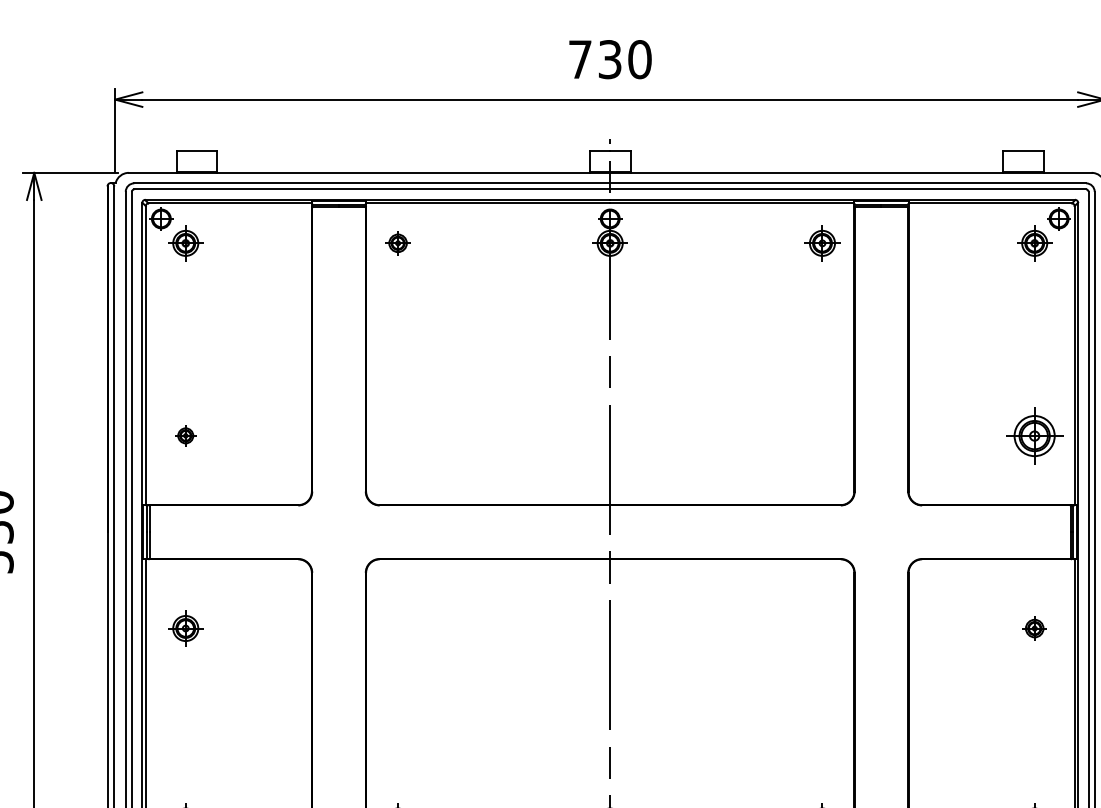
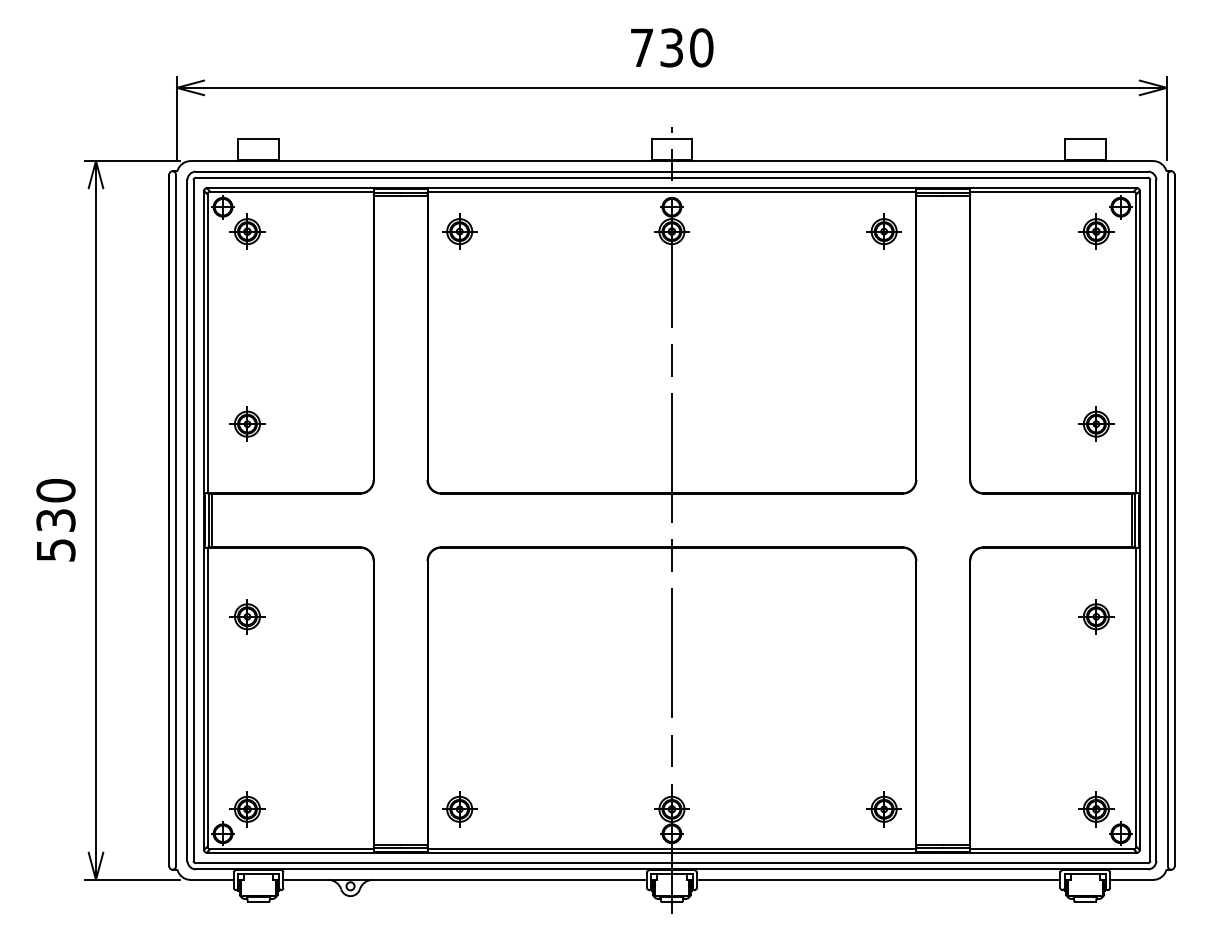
part: (397, 243) -> (459, 231), size x1.43
part: (185, 435) -> (247, 423), size x1.67
part: (1034, 435) -> (1096, 423), size x0.62
part: (1034, 628) -> (1096, 616), size x1.43

